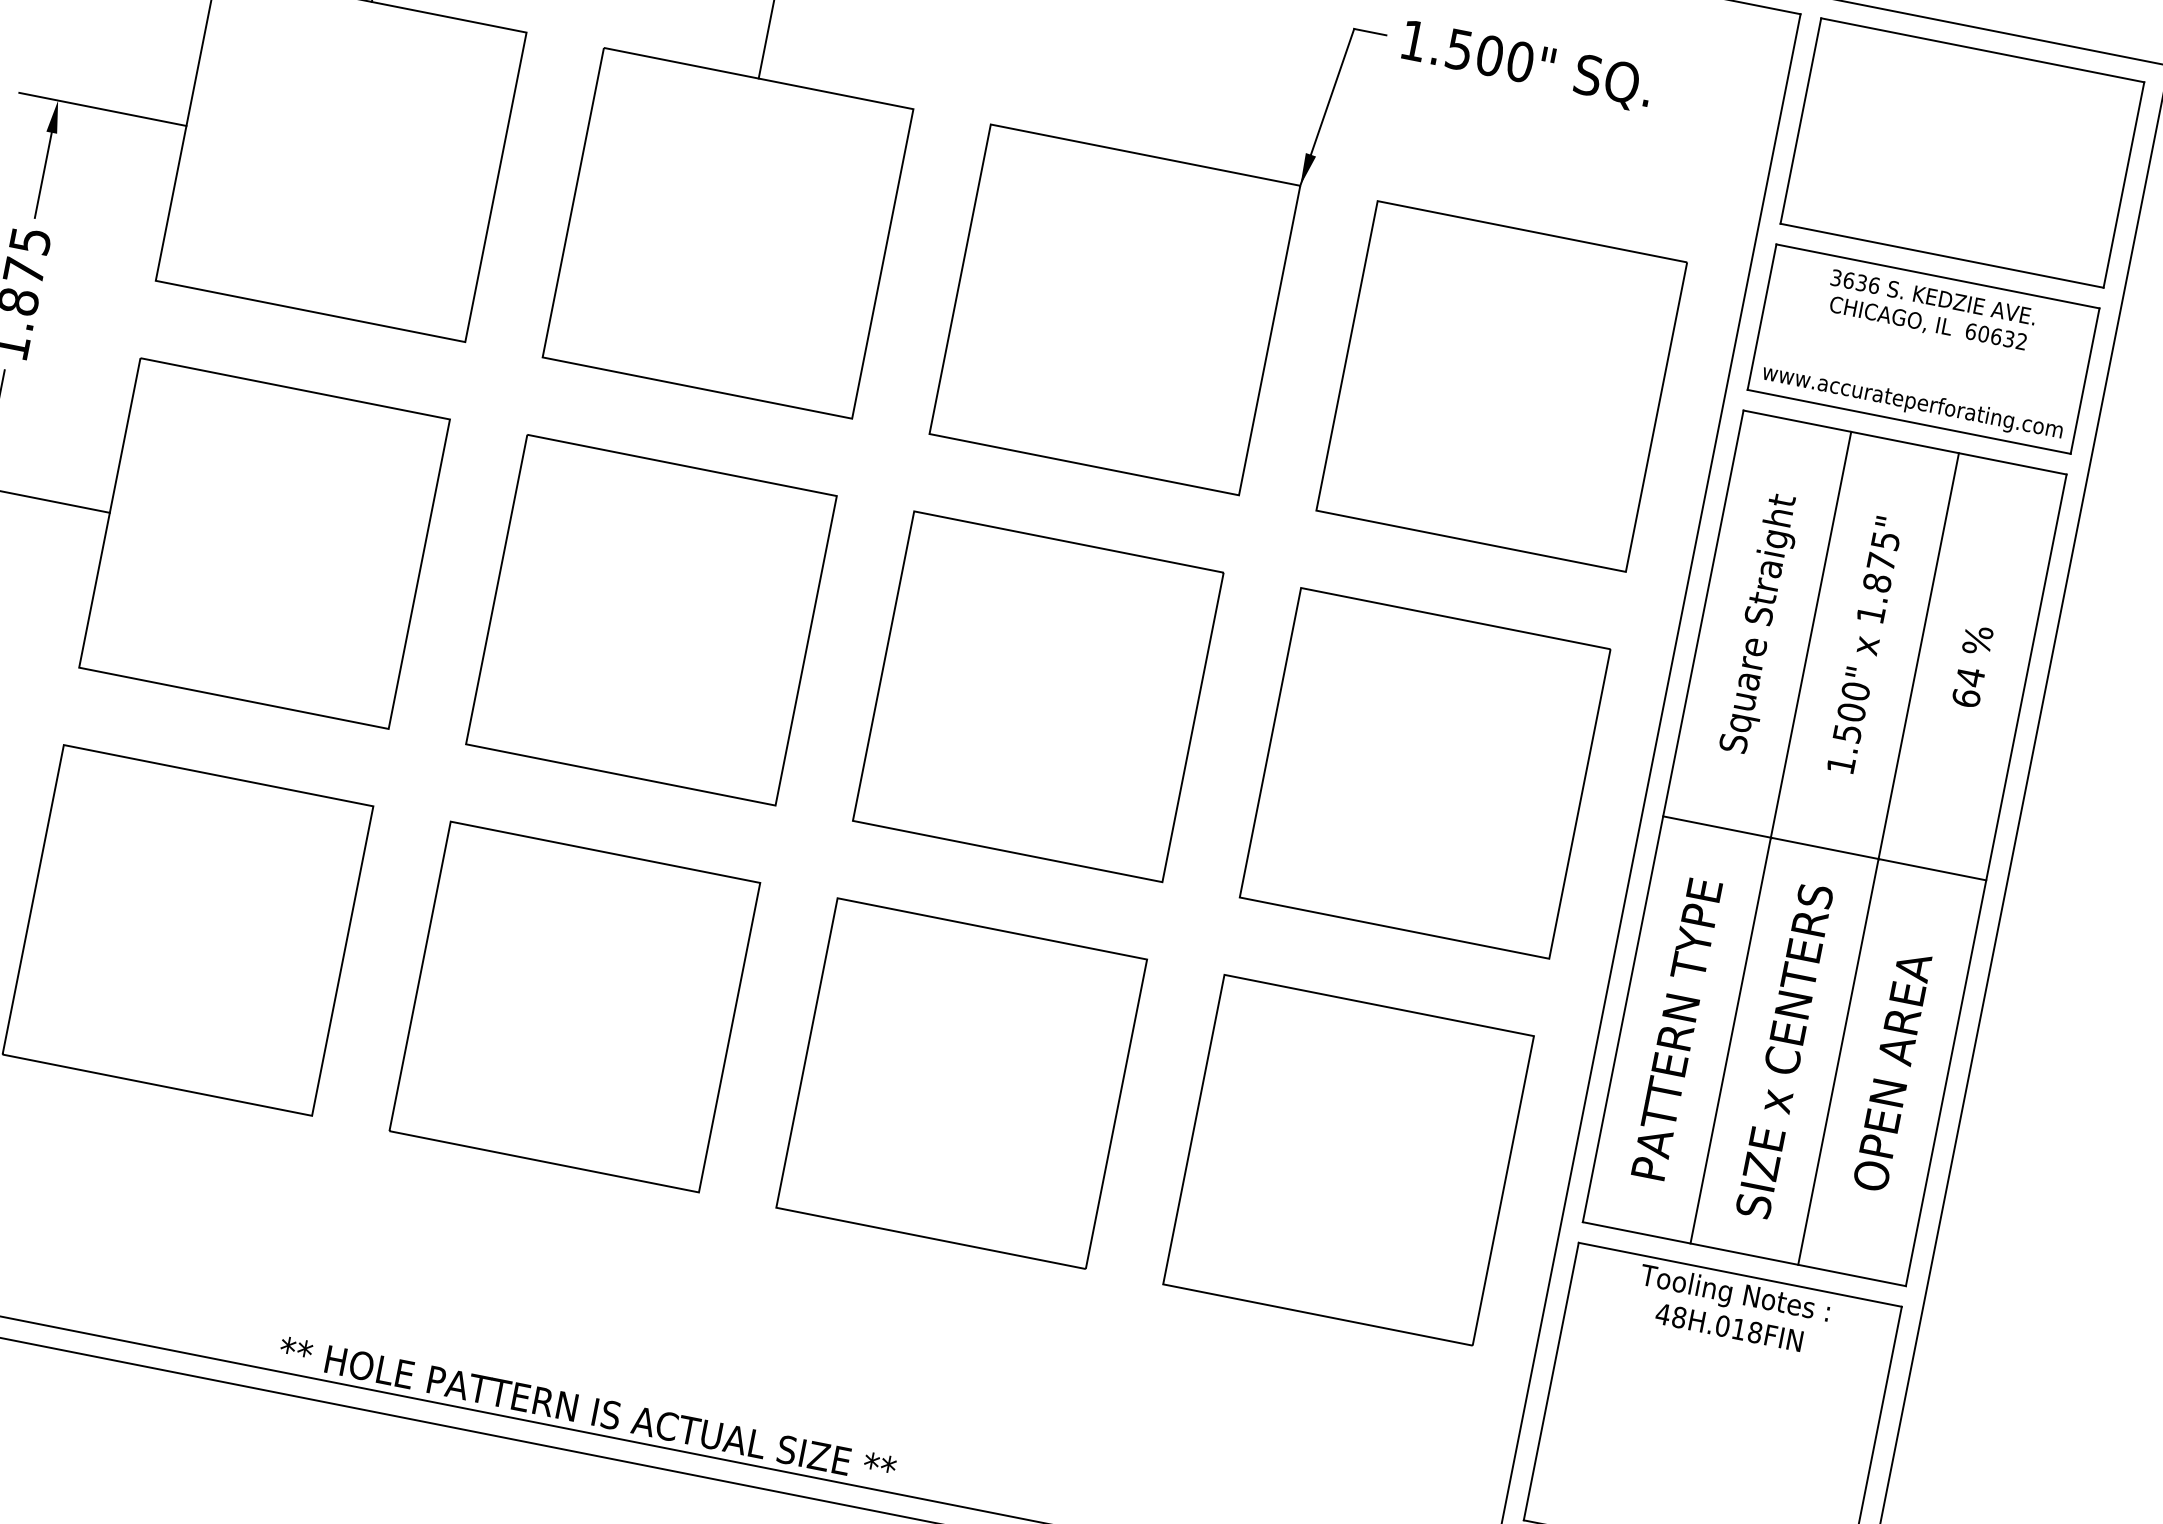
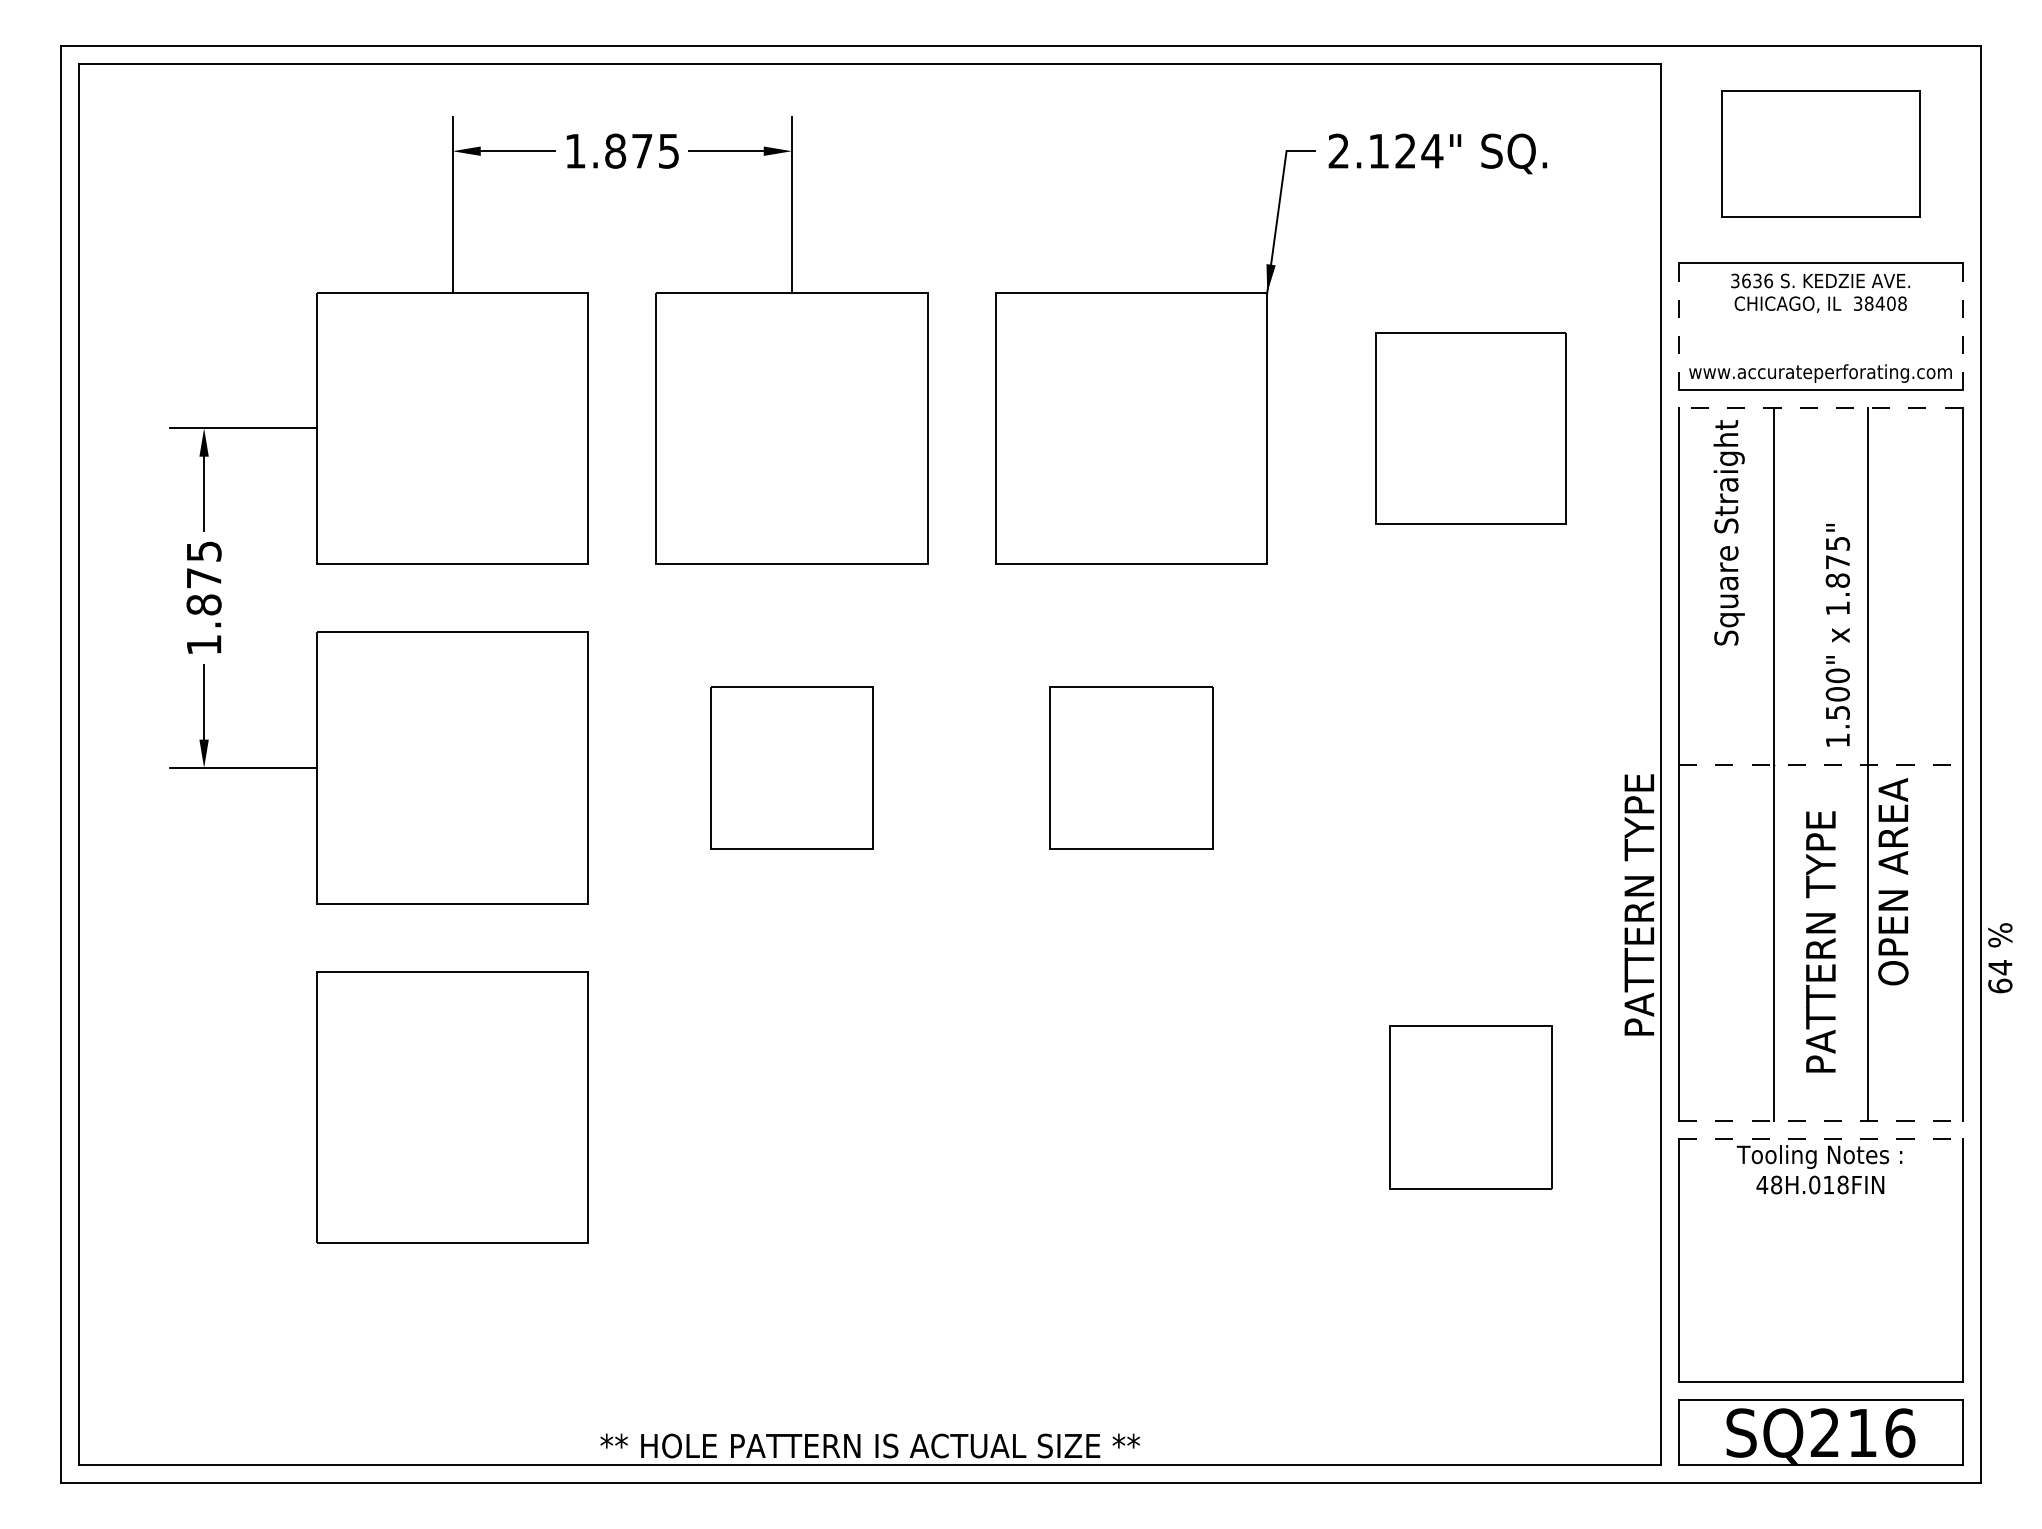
text: (1467, 50) -> (1385, 150), 1.500" -> 2.124"
part: (1961, 153) -> (1820, 154), size x0.7
line: (1762, 317) -> (1679, 326), solid -> dashed
text: (1995, 336) -> (1879, 303), 60632 -> 38408
line: (2084, 381) -> (1962, 326), solid -> dashed
part: (1501, 386) -> (1470, 428), size x0.7
line: (1904, 442) -> (1820, 408), solid -> dashed
part: (650, 619) -> (791, 767), size x0.6
text: (1759, 623) -> (1728, 532), moved
text: (1864, 645) -> (1837, 635), moved
text: (1972, 666) -> (2000, 958), moved
part: (1038, 696) -> (1131, 767), size x0.6
part: (1424, 772) -> (1470, 767), removed
line: (1824, 848) -> (1820, 764), solid -> dashed
part: (574, 1006) -> (791, 1107), removed
text: (1676, 1028) -> (1638, 904), moved
text: (1784, 1051) -> (1820, 942), SIZE x CENTERS -> PATTERN TYPE
text: (1892, 1071) -> (1893, 881), moved
part: (961, 1083) -> (1131, 1107), removed
part: (1348, 1160) -> (1470, 1107), size x0.6
line: (1743, 1253) -> (1820, 1120), solid -> dashed
line: (1739, 1274) -> (1820, 1138), solid -> dashed

